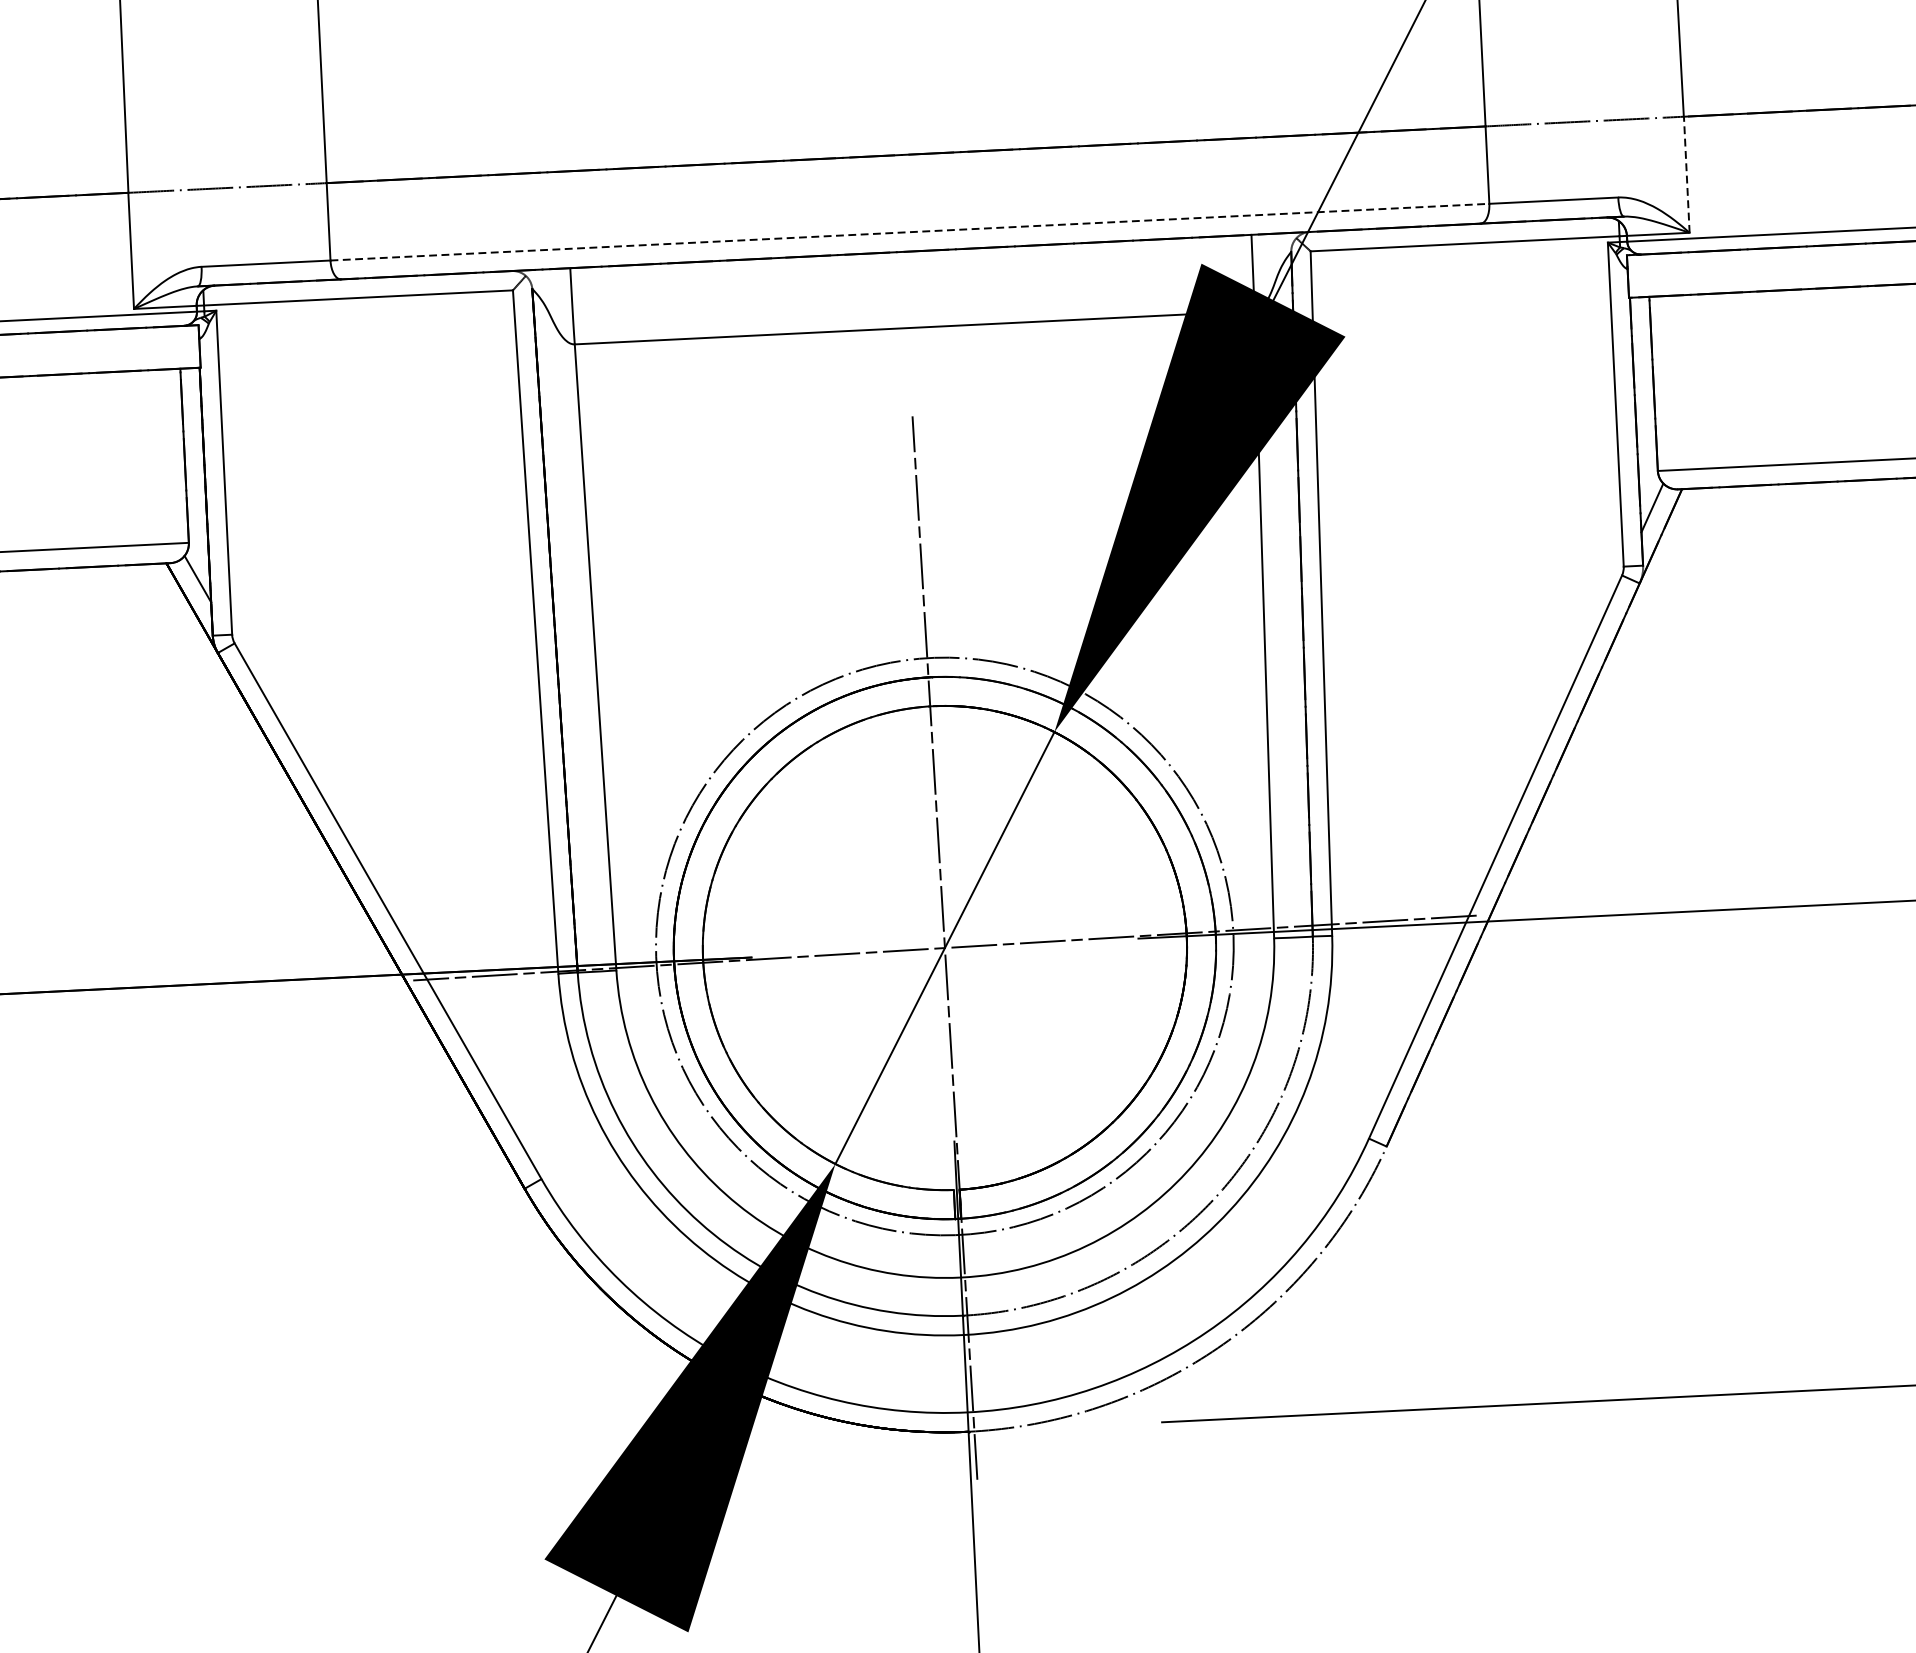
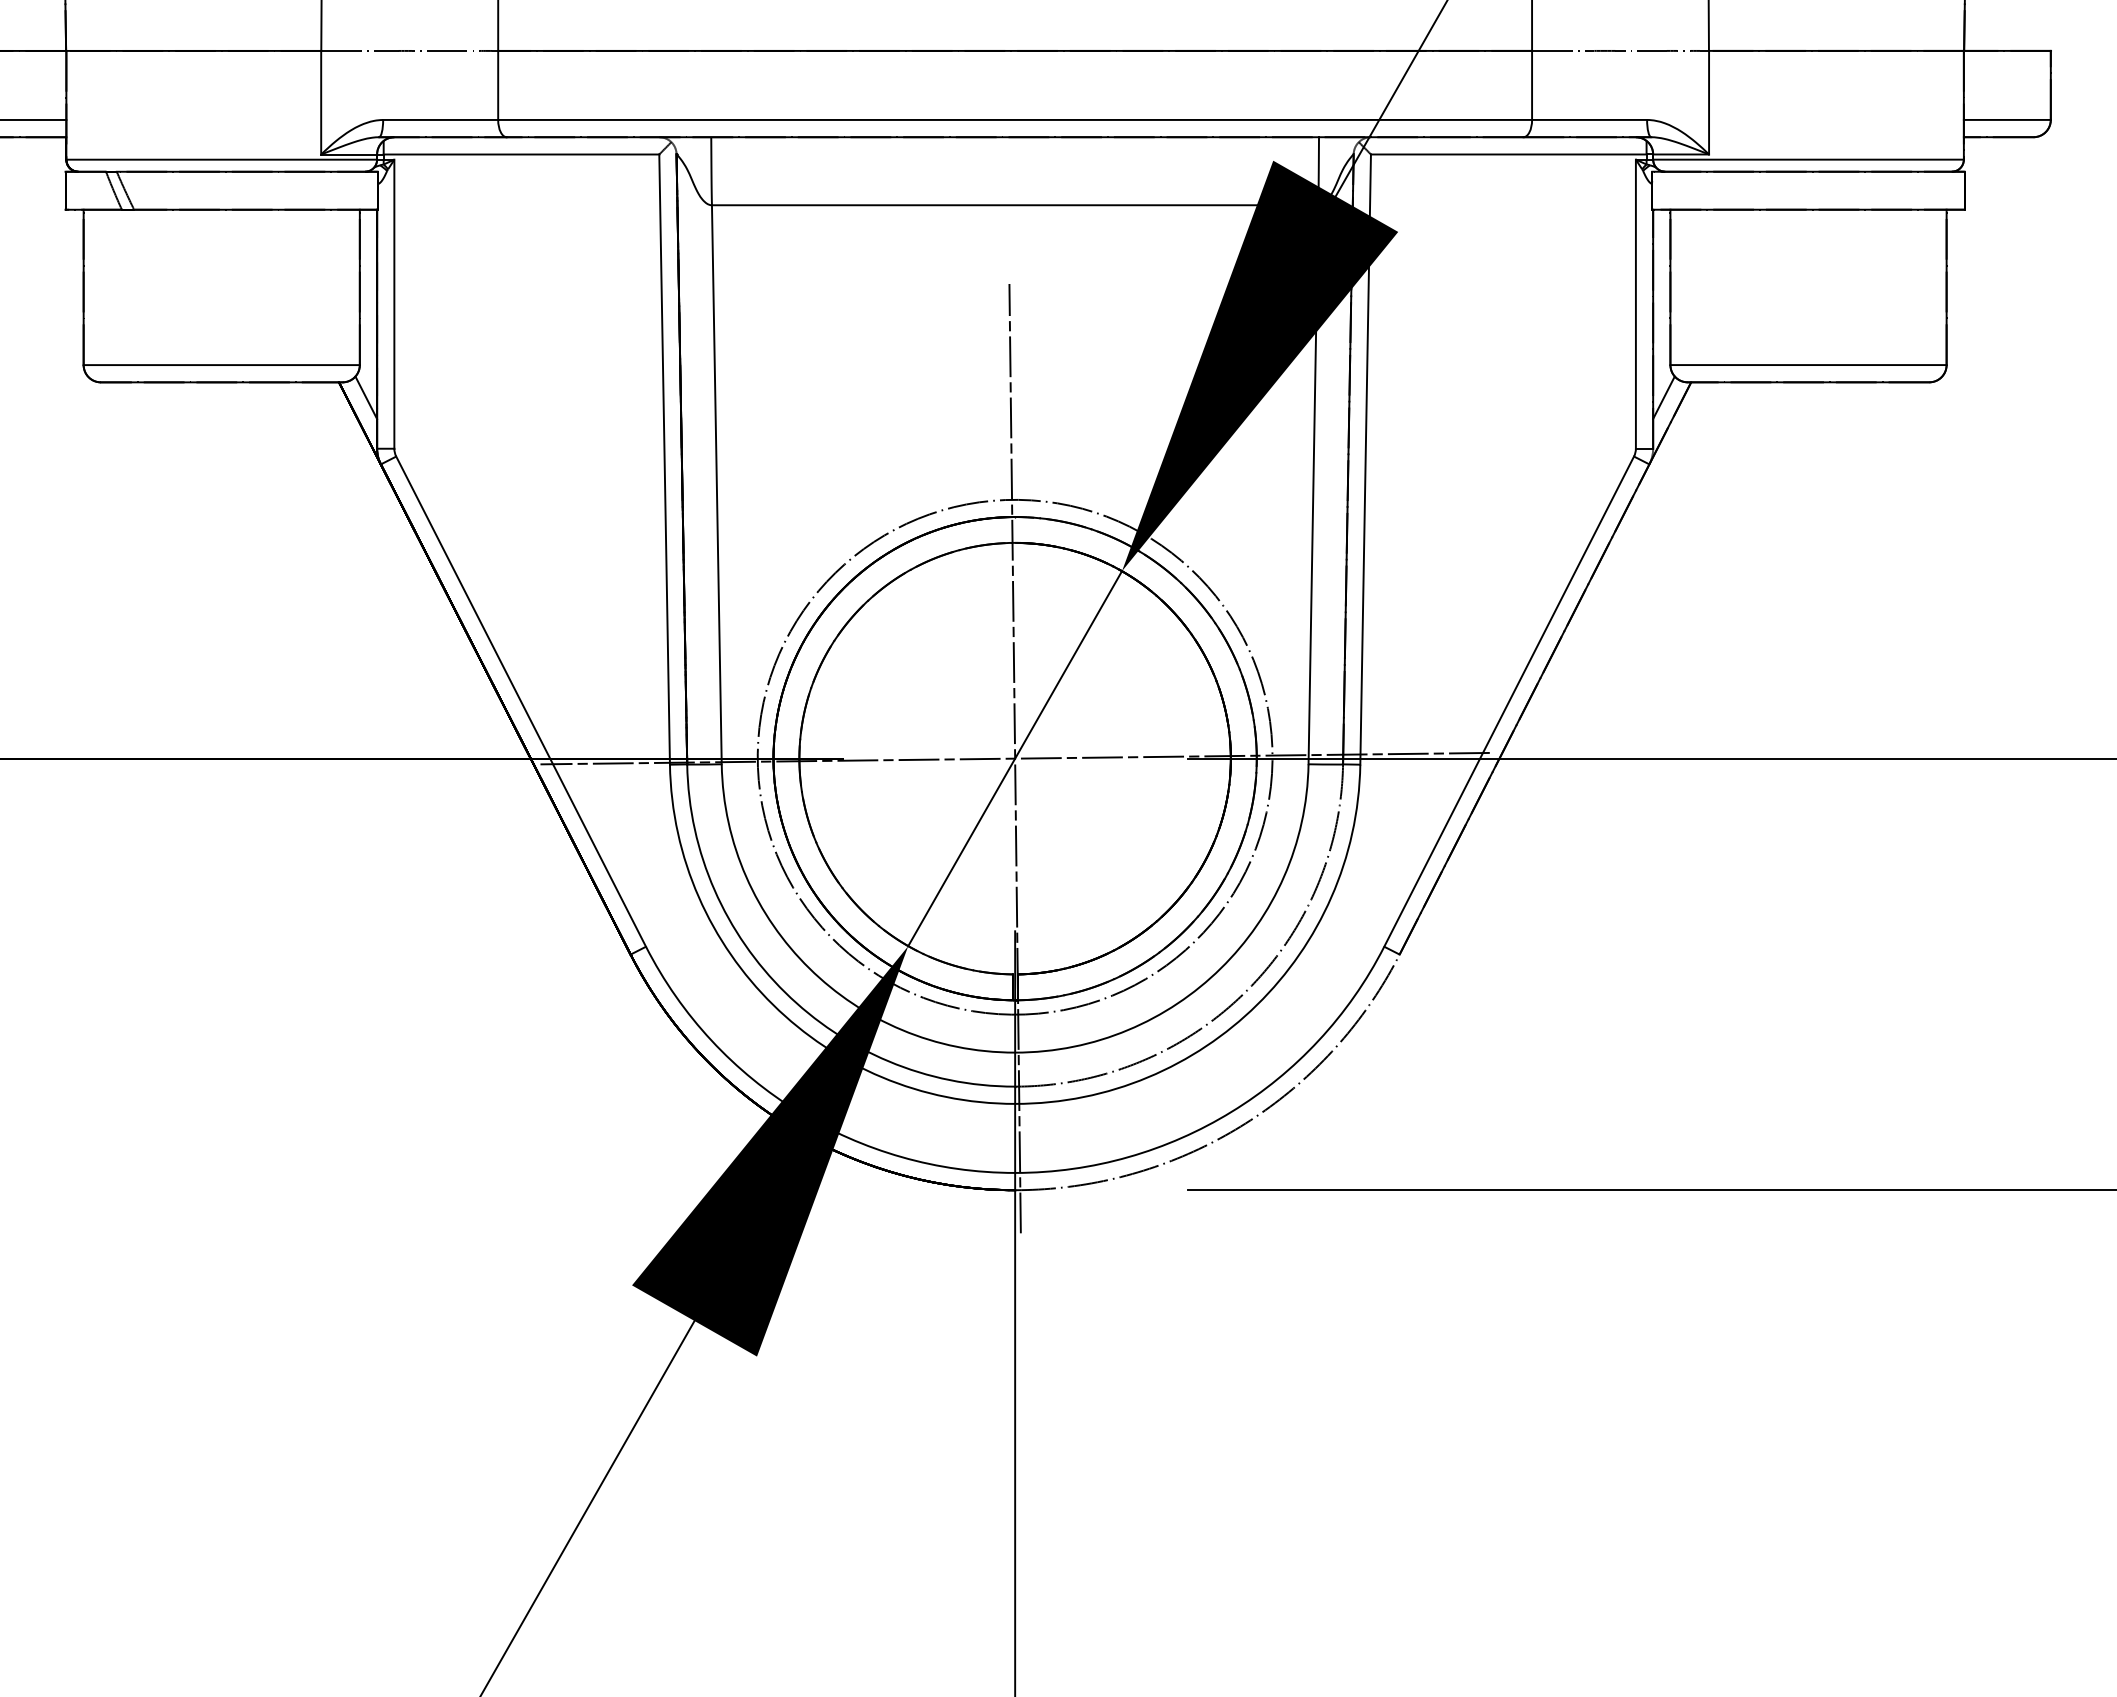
line: (1687, 174) -> (1709, 102), dashed -> solid
line: (910, 231) -> (1015, 119), dashed -> solid

